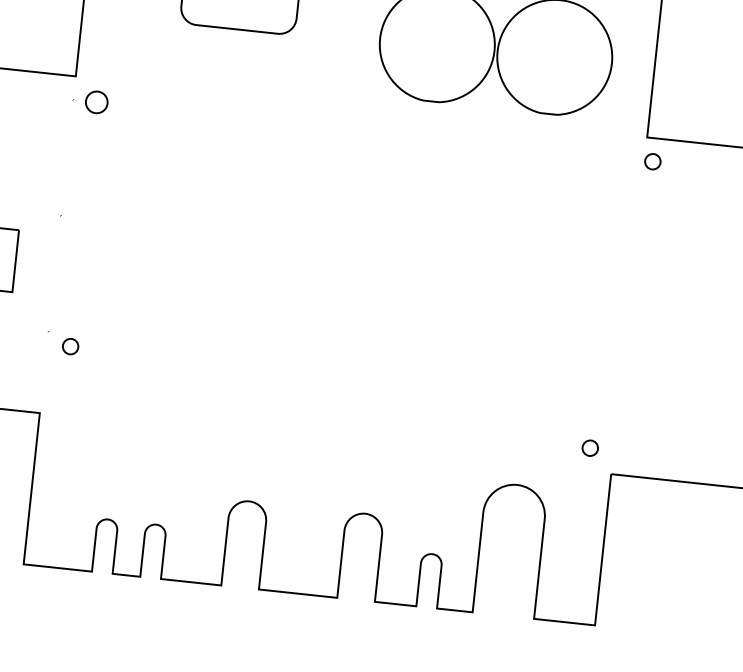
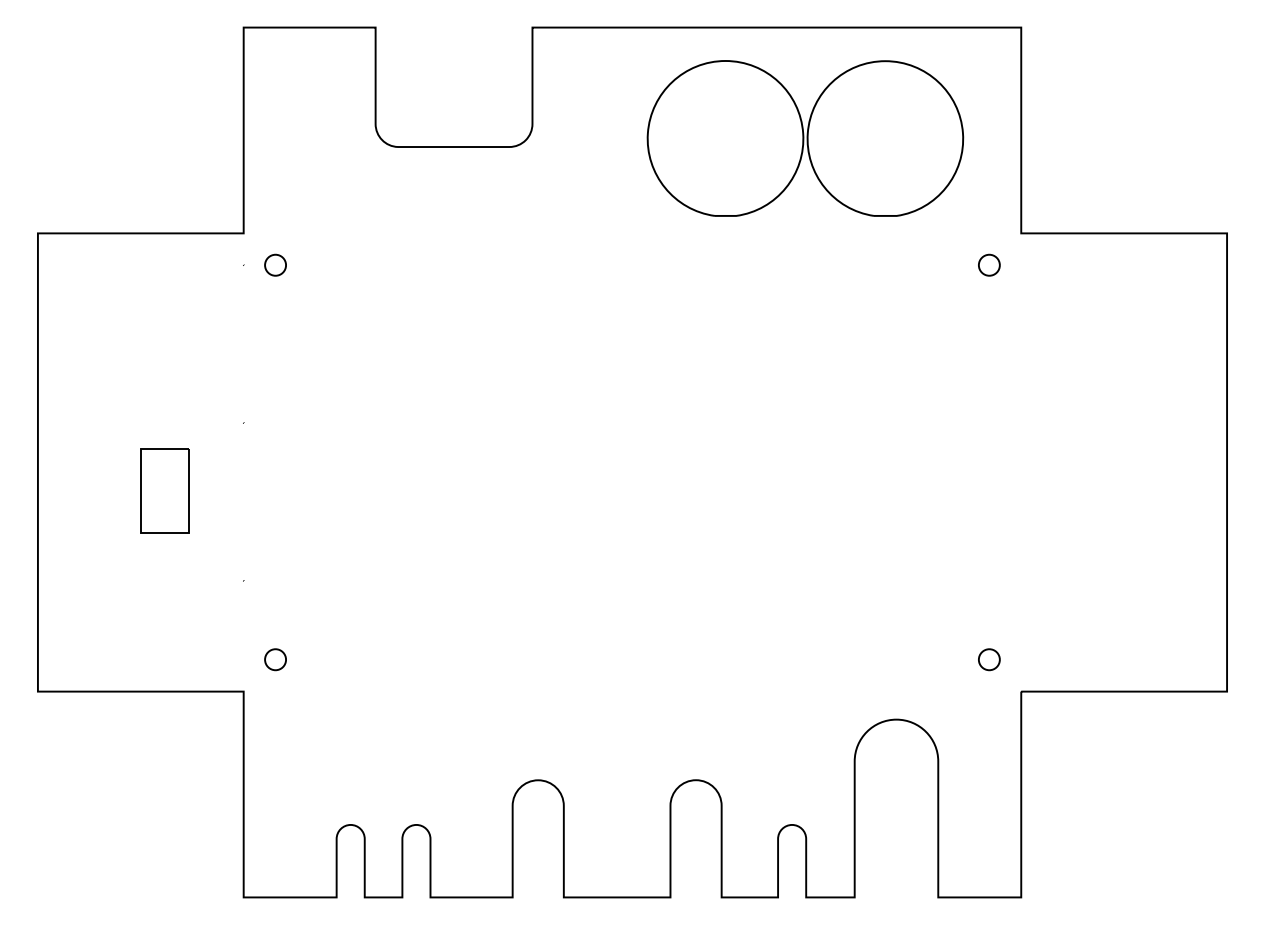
circle: (96, 101) -> (275, 264), size x0.71
circle: (653, 161) -> (989, 264), moved
circle: (70, 346) -> (275, 659), moved

